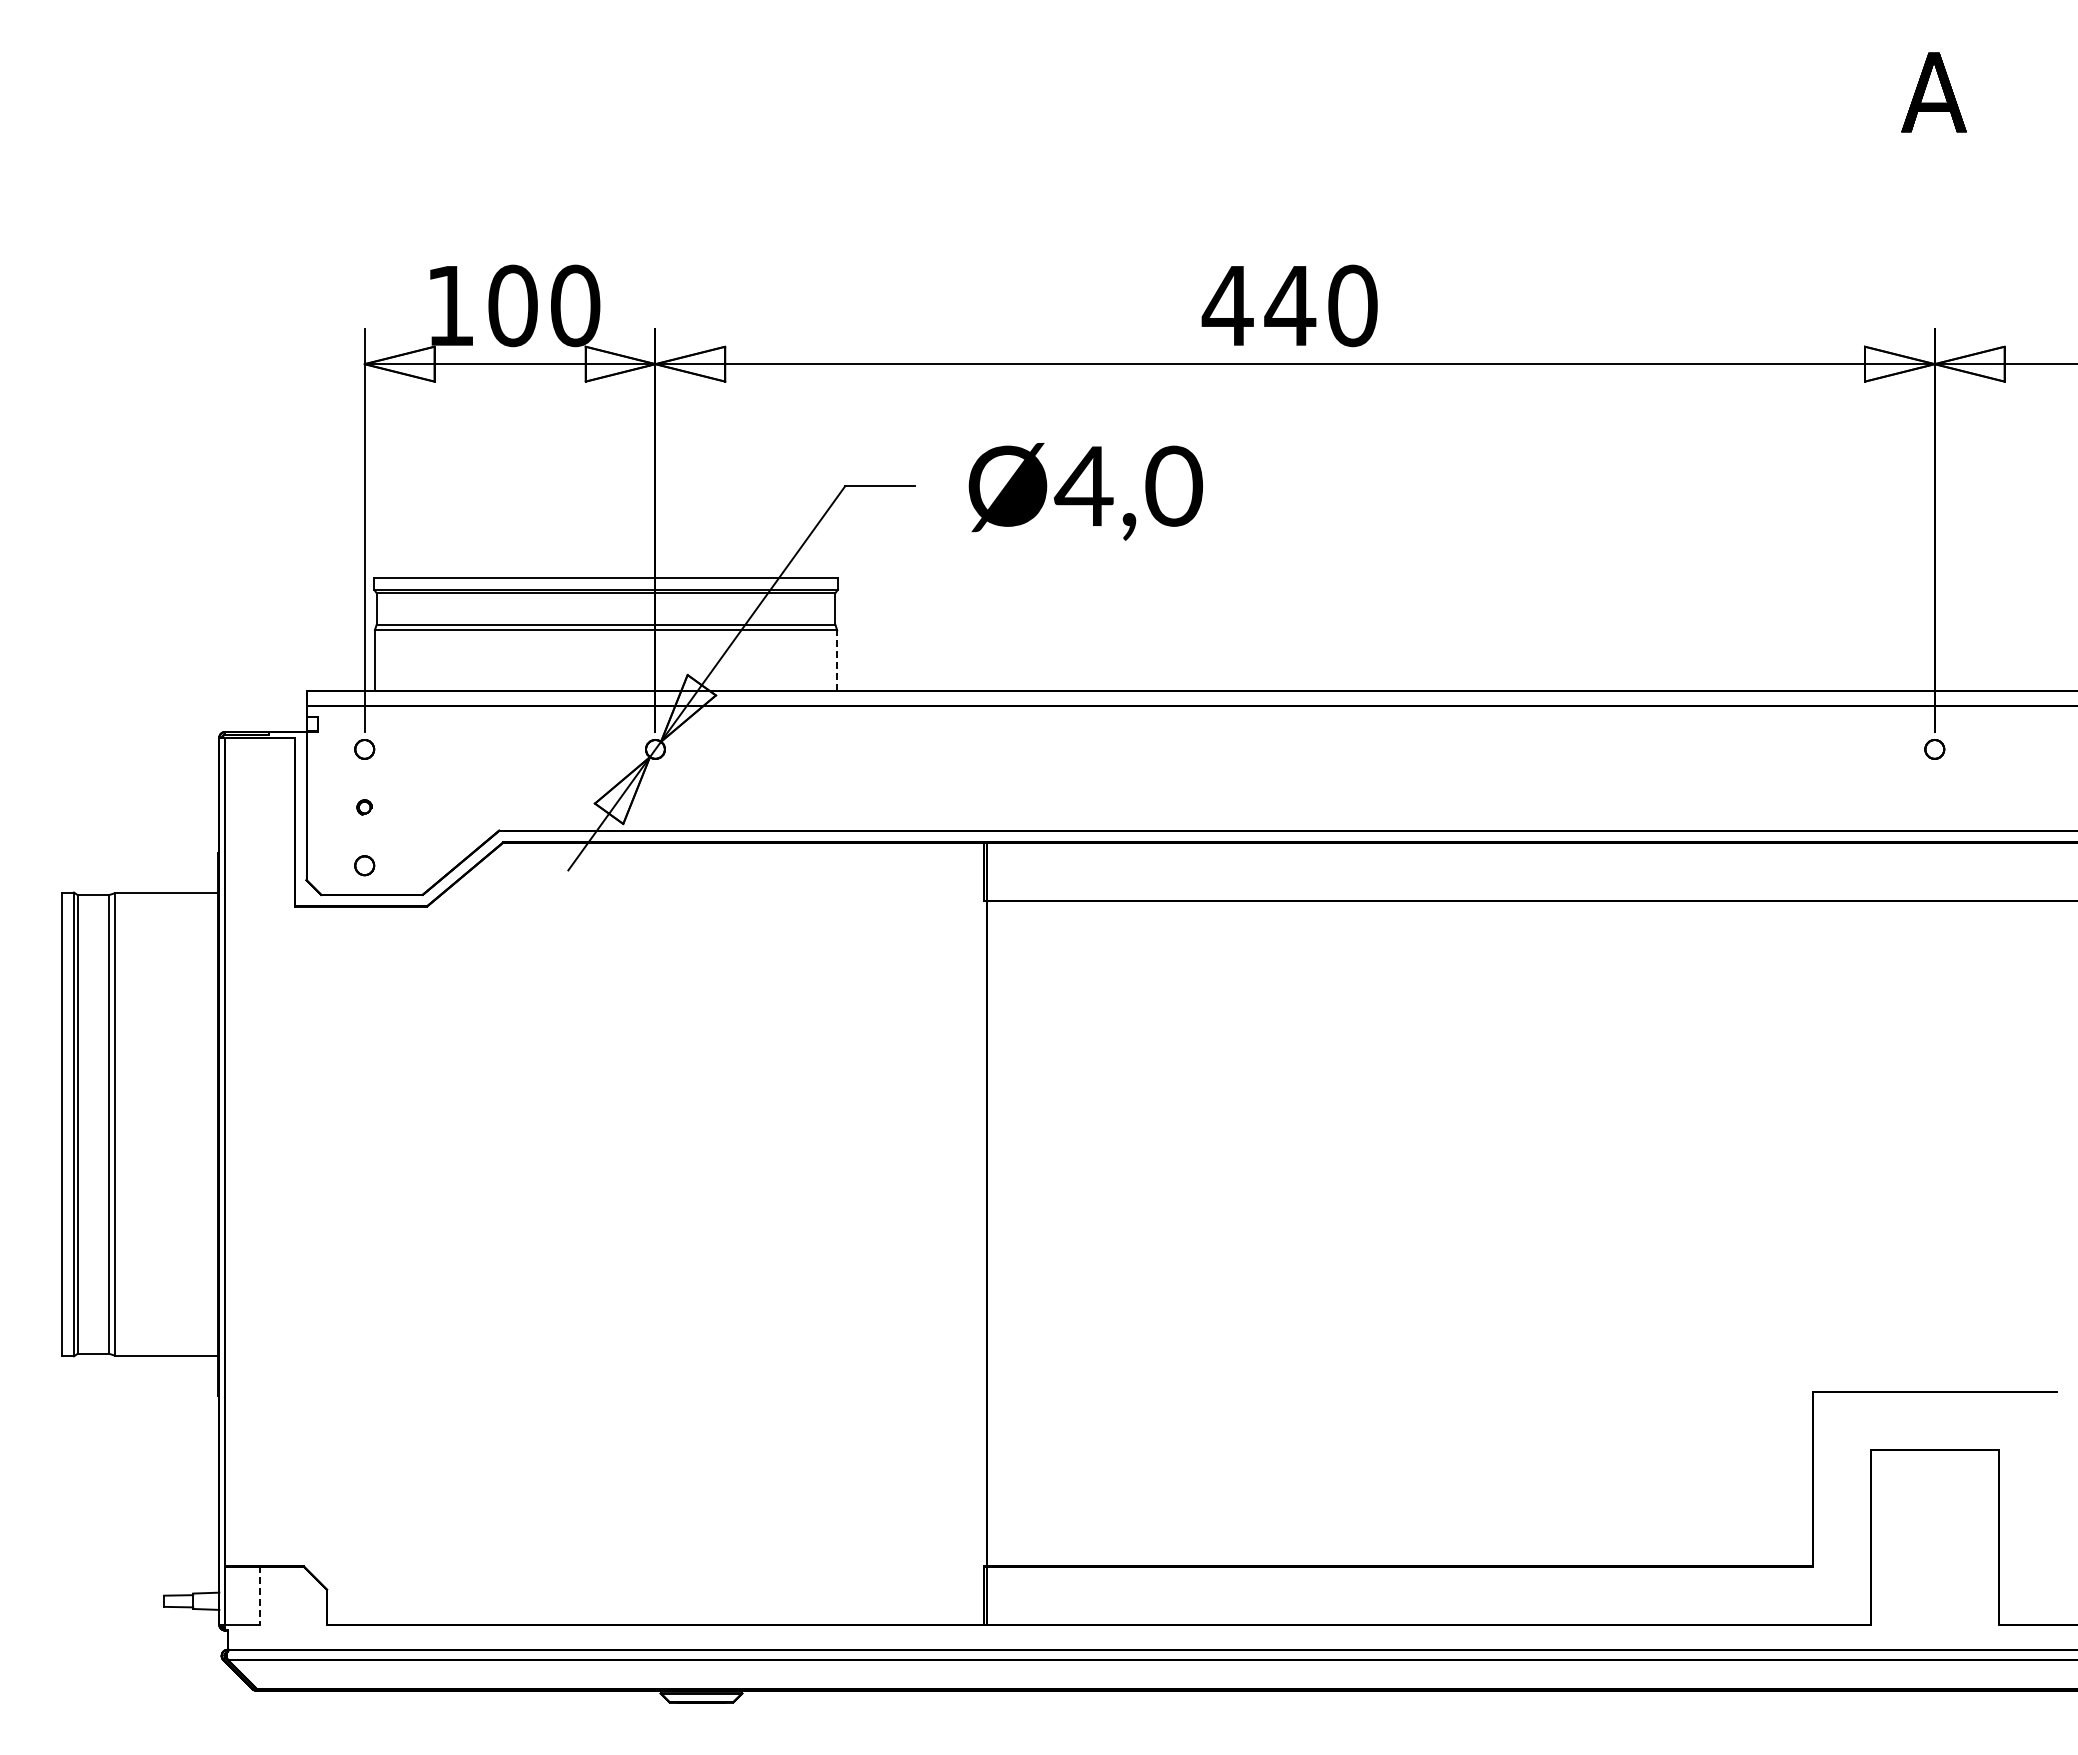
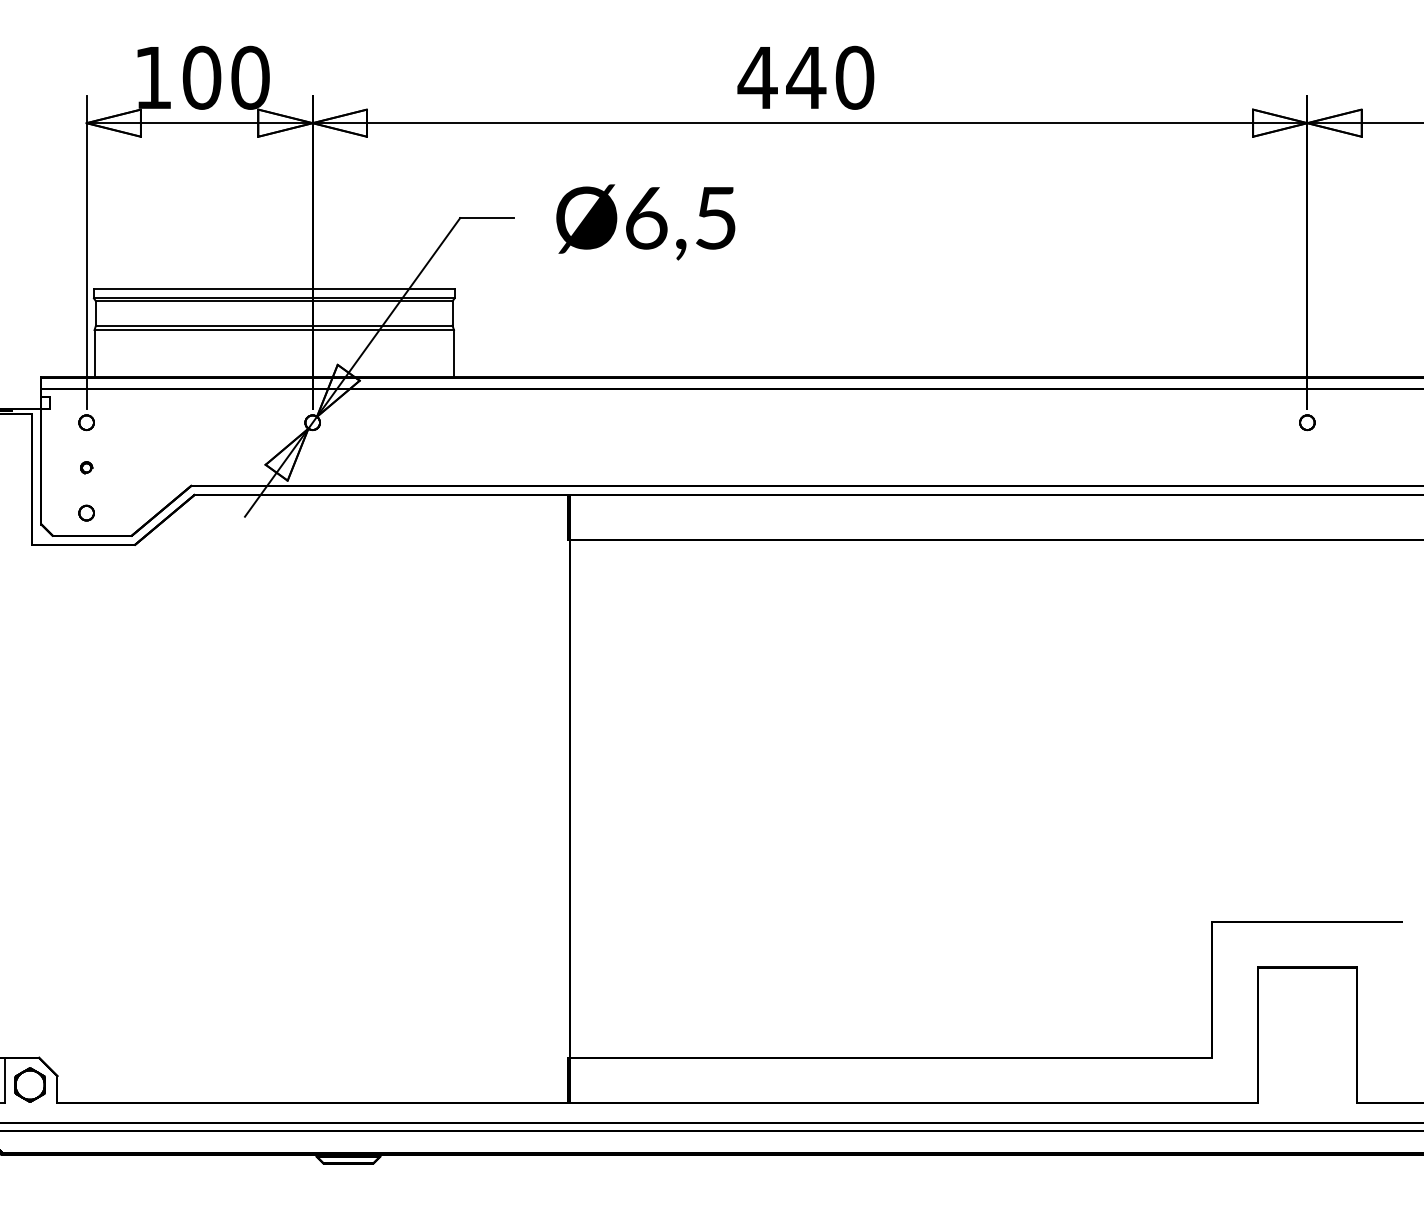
text: (1128, 485) -> (680, 217), Ø4,0 -> Ø6,5
line: (837, 660) -> (454, 353), dashed -> solid
line: (260, 1595) -> (5, 1080), dashed -> solid
part: (291, 1600) -> (29, 1084), added

